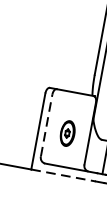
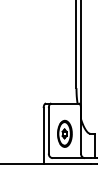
line: (46, 125) -> (48, 130), dashed -> solid
part: (67, 133) -> (64, 133), size x1.43
line: (63, 175) -> (67, 164), dashed -> solid

